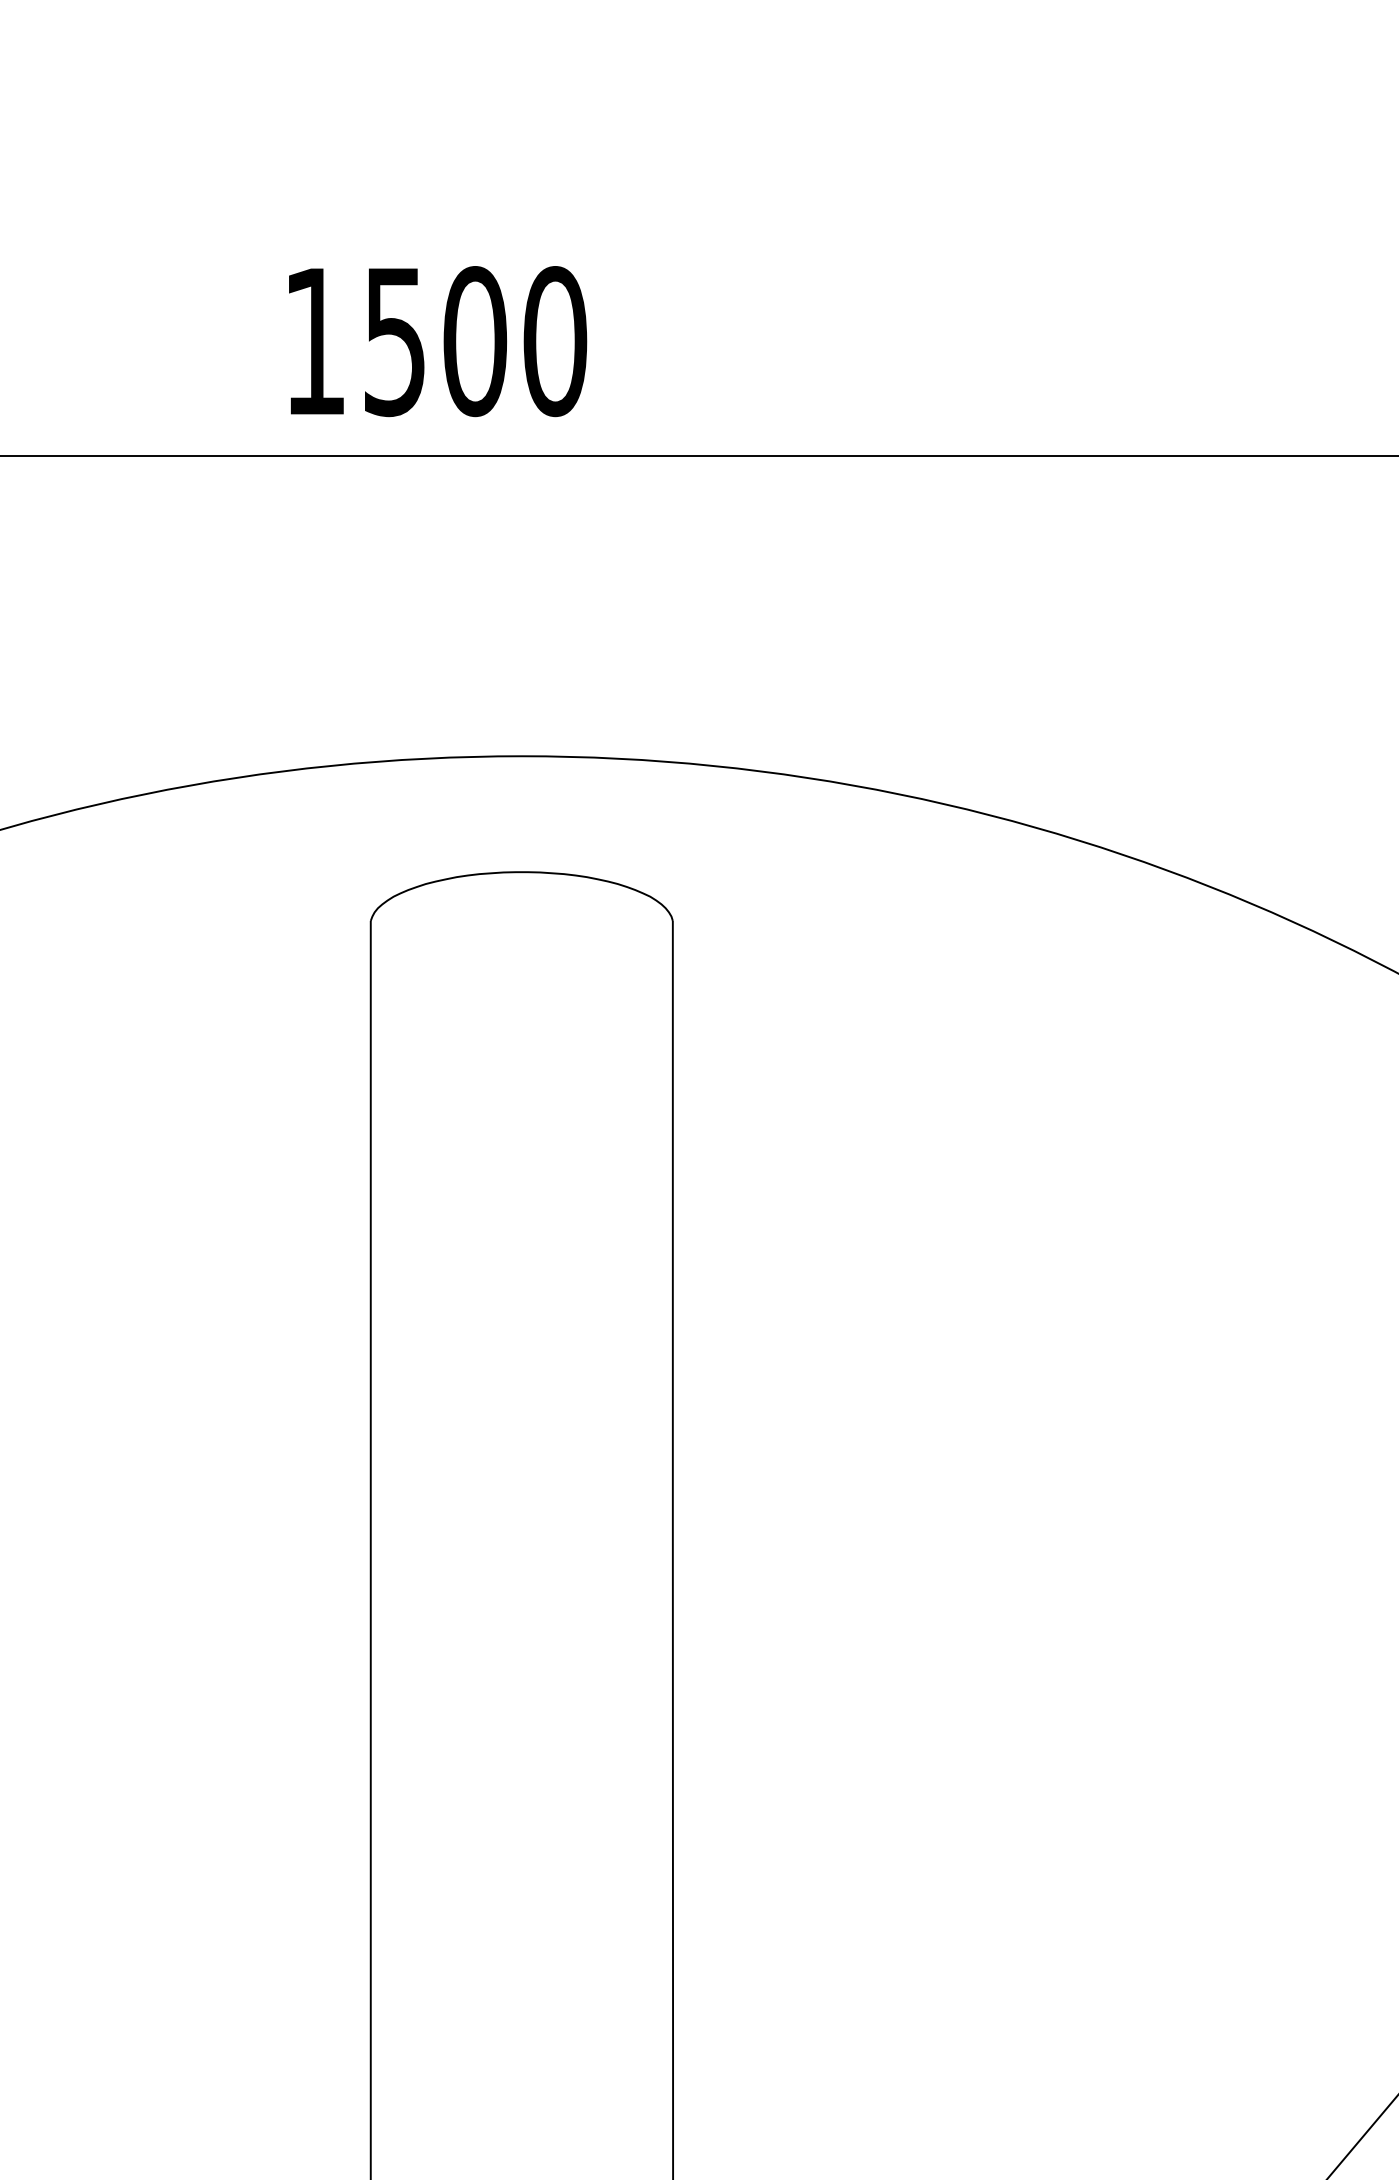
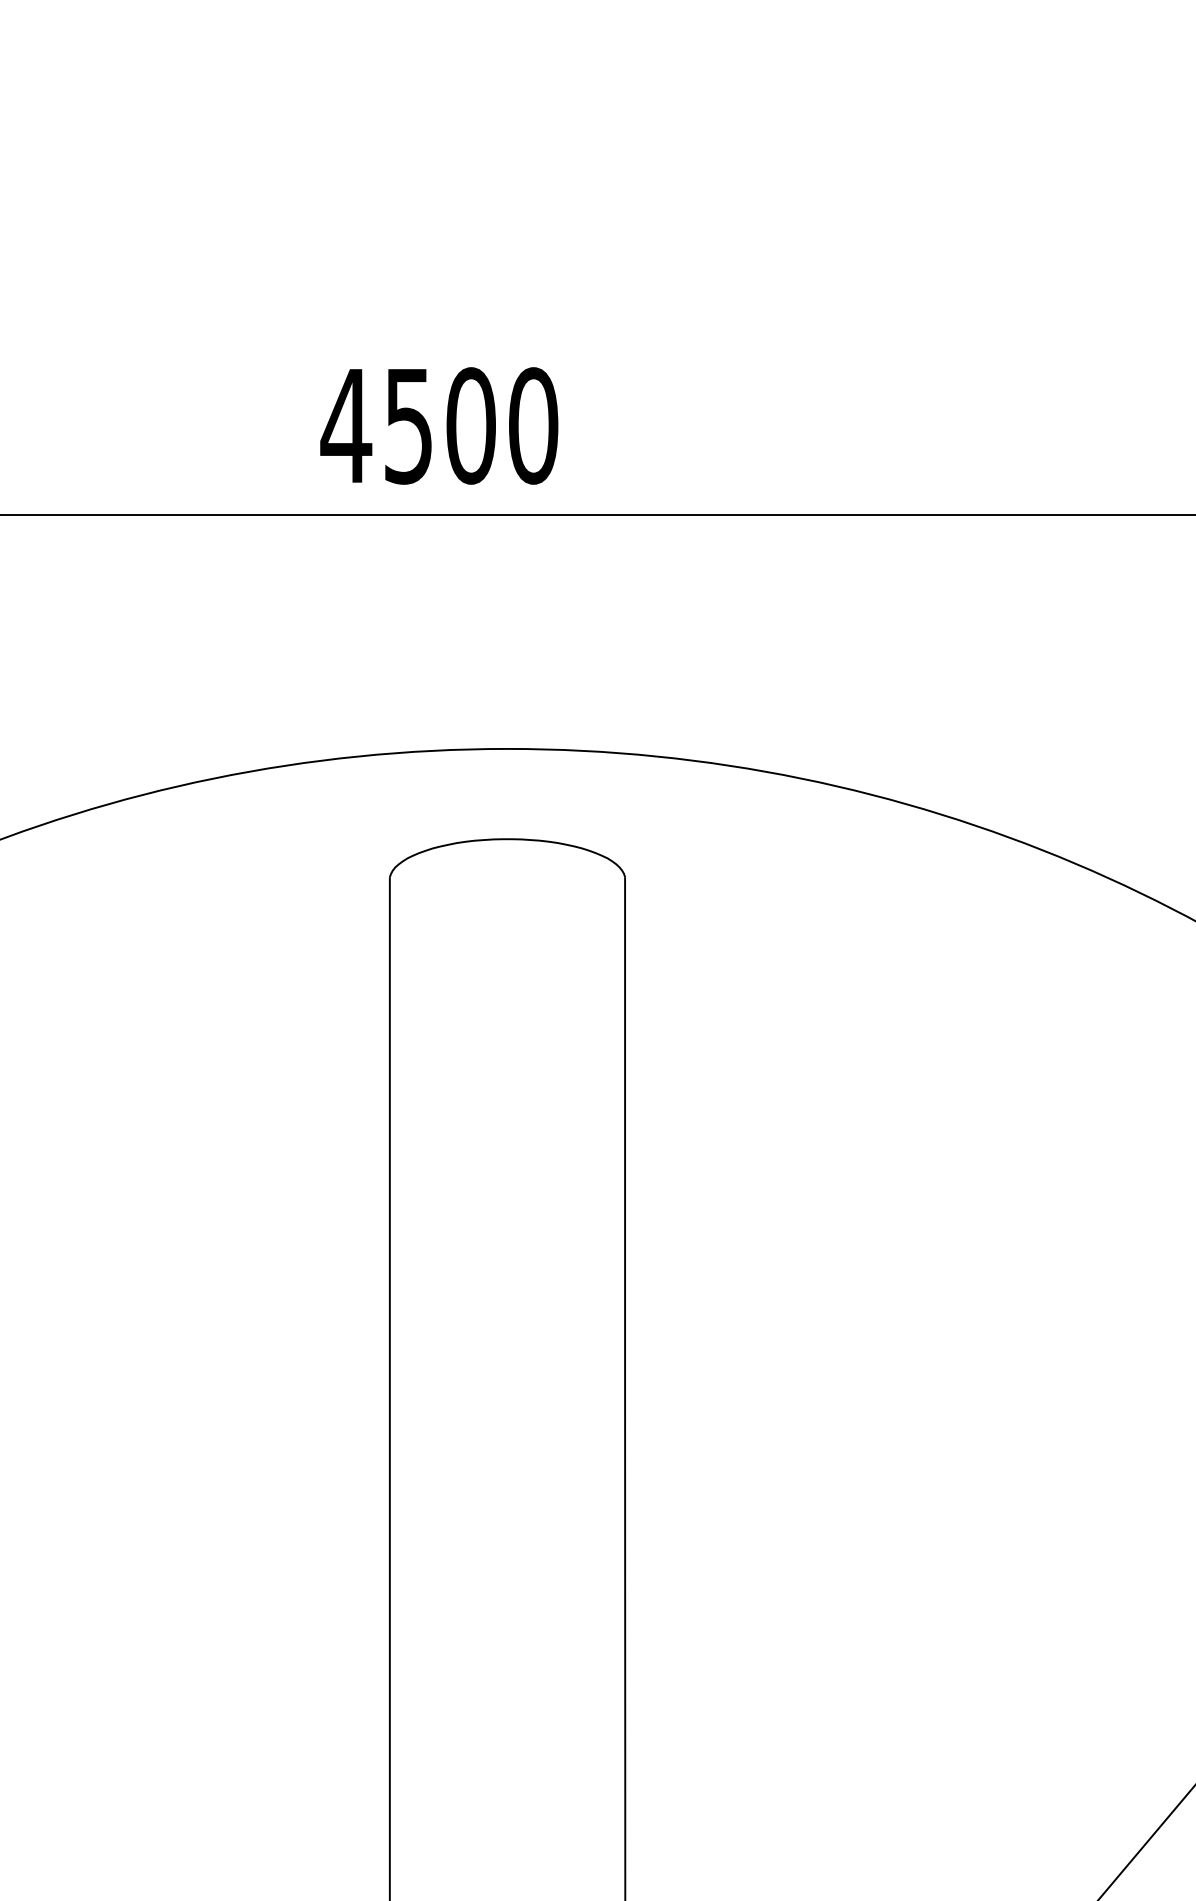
text: (315, 340) -> (346, 425), 1500 -> 4500

